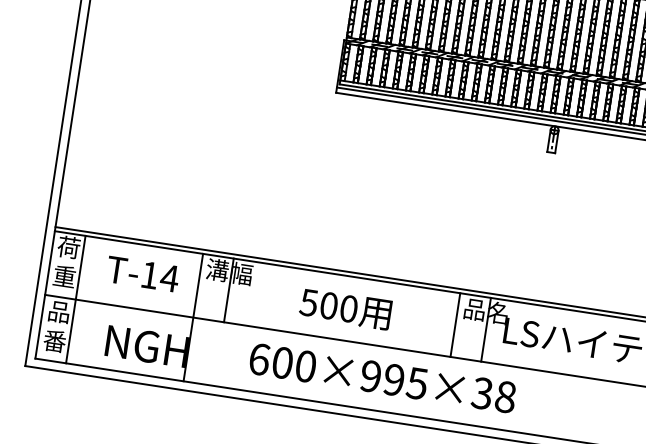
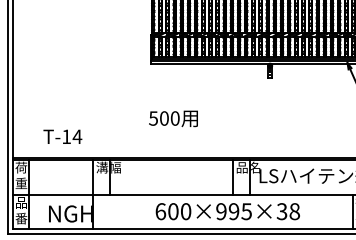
text: (142, 273) -> (62, 136), moved
text: (345, 308) -> (173, 118), moved
text: (382, 377) -> (227, 211), moved

